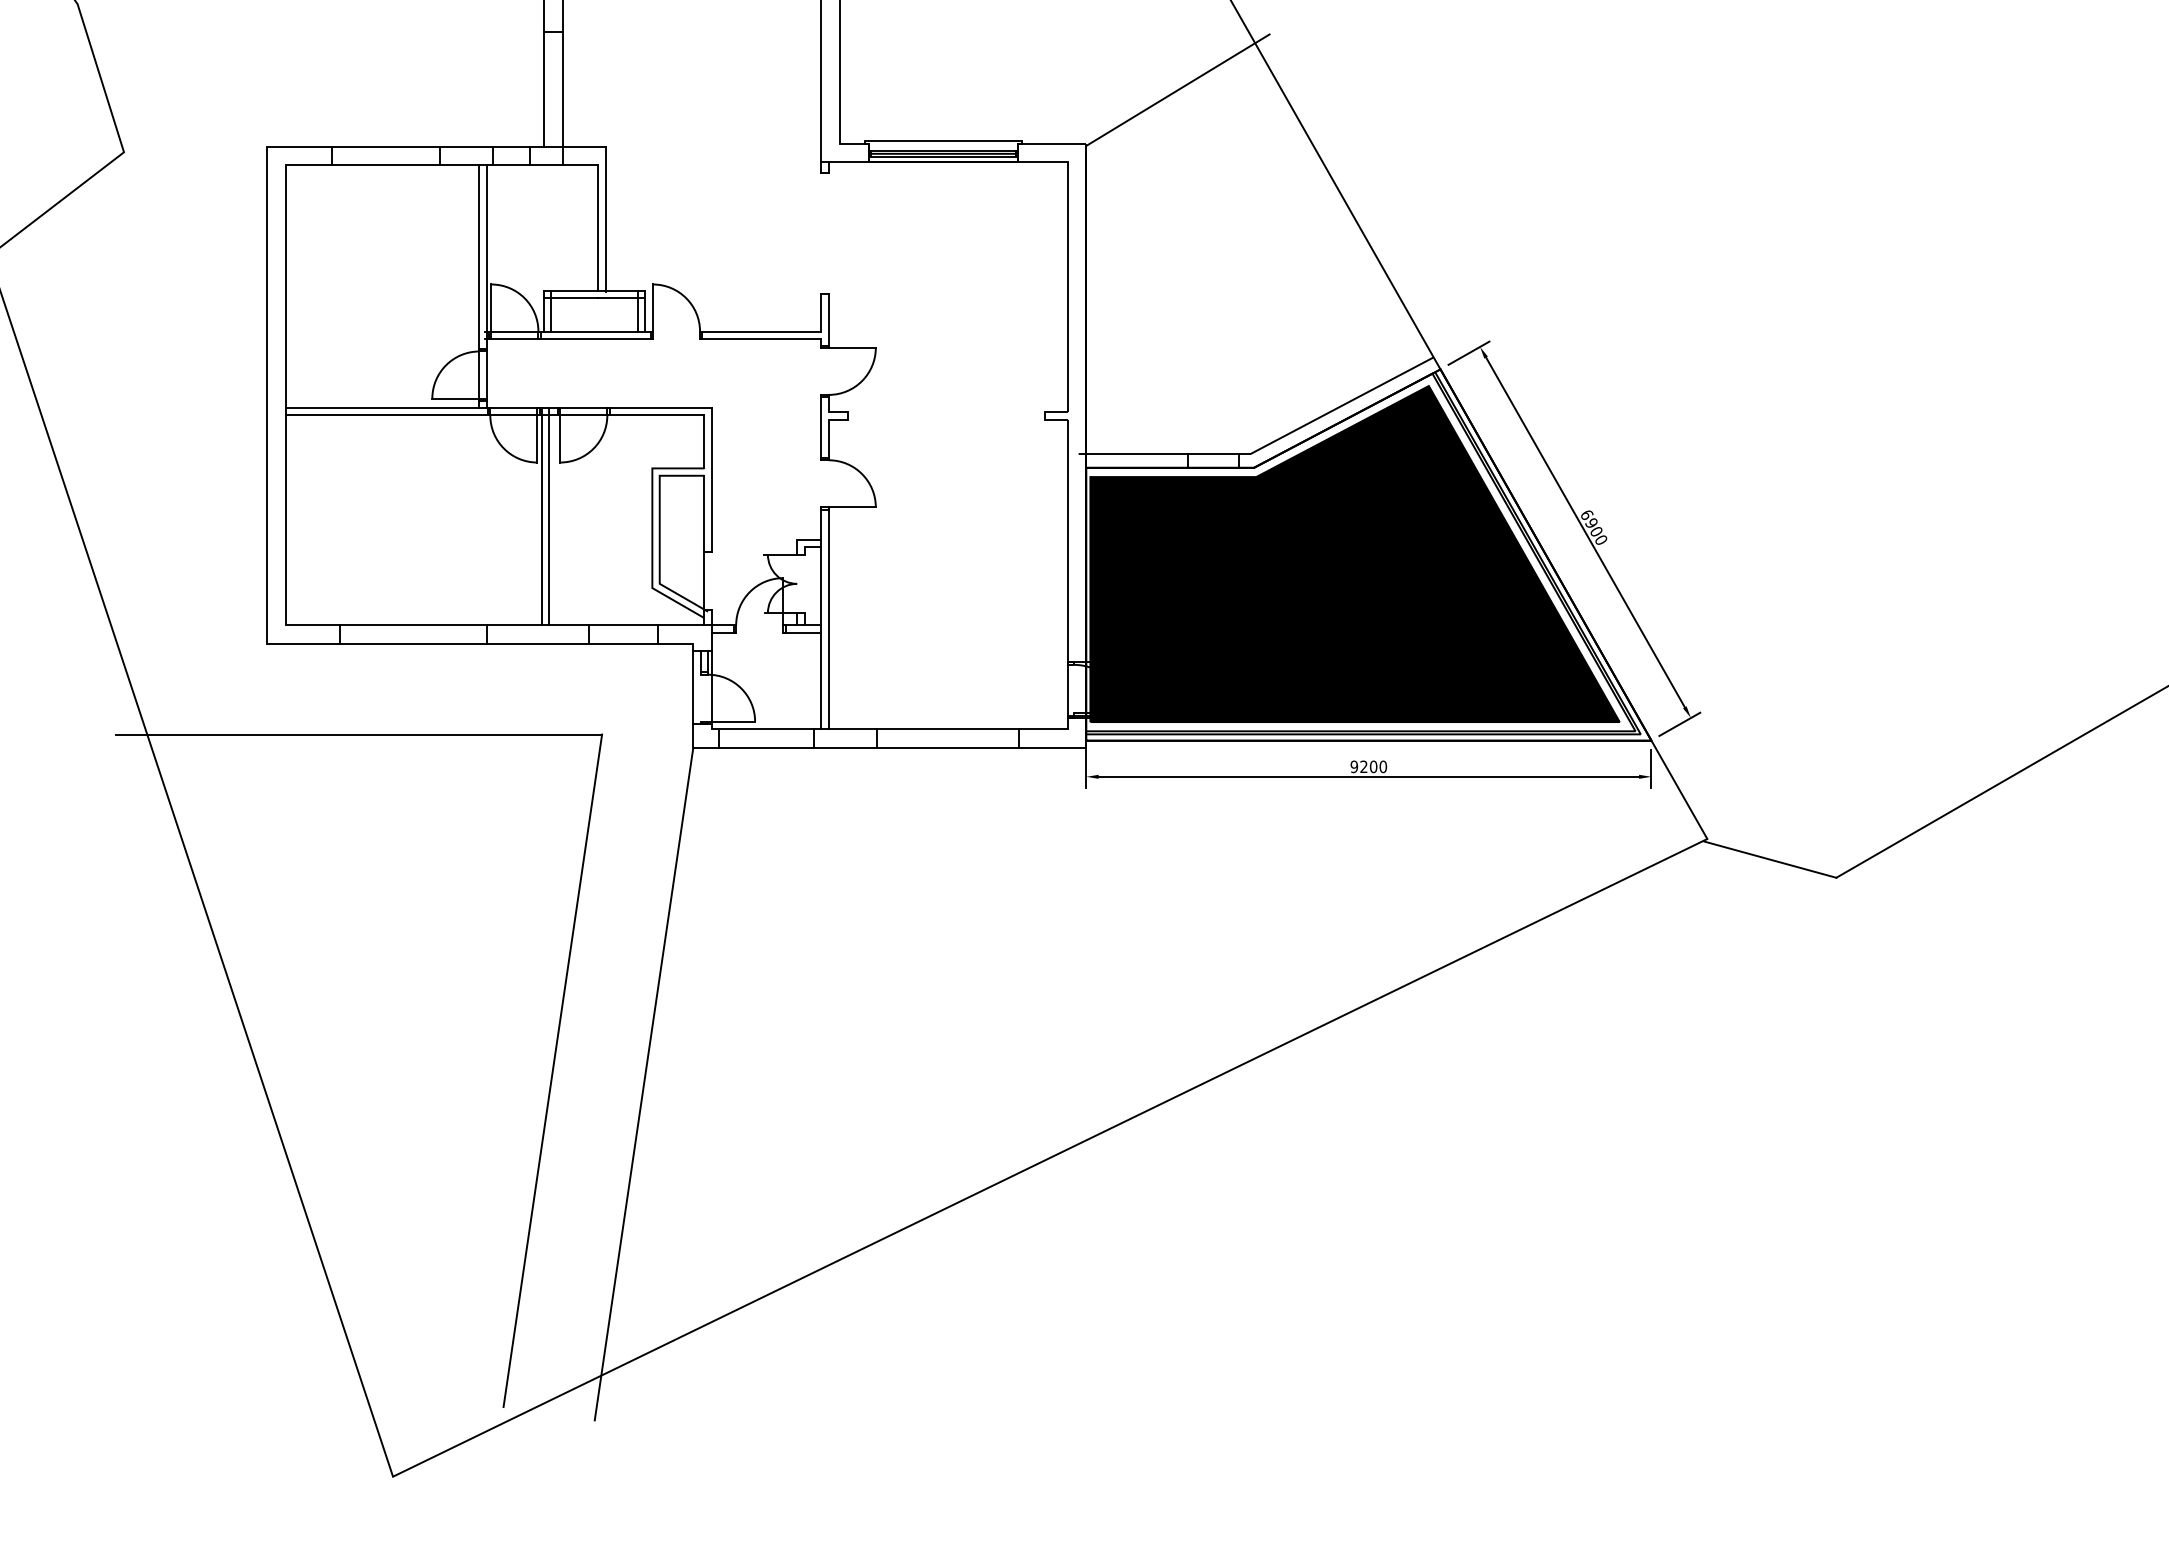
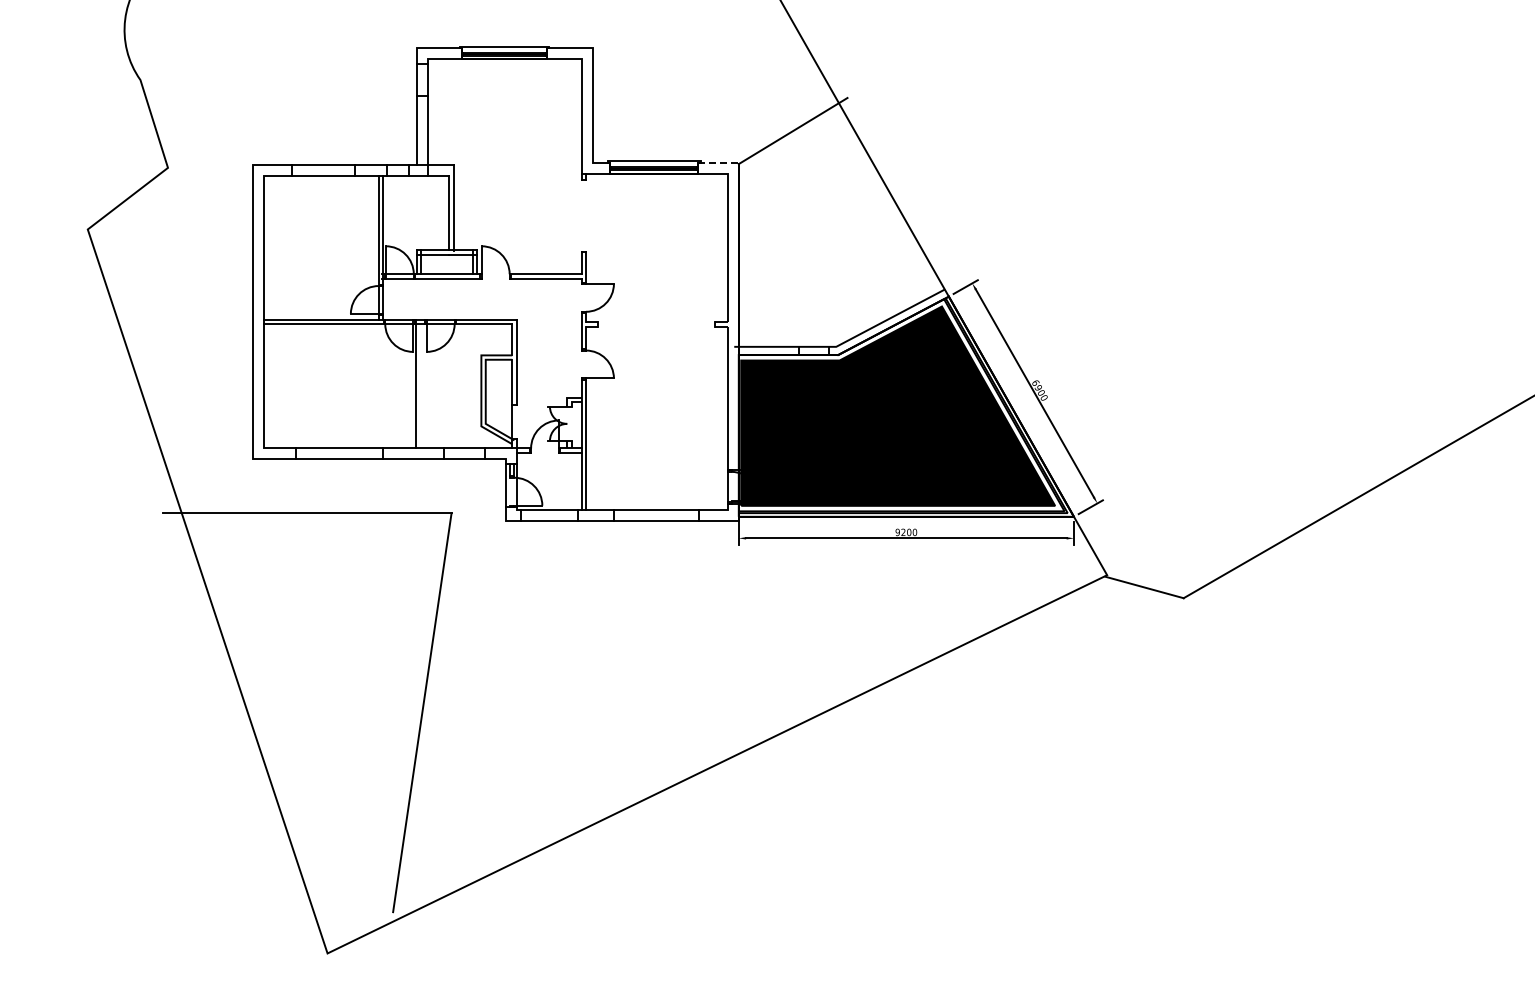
line: (1053, 143) -> (719, 162), solid -> dashed
line: (549, 515) -> (420, 383), removed
line: (644, 1083) -> (476, 720), removed

